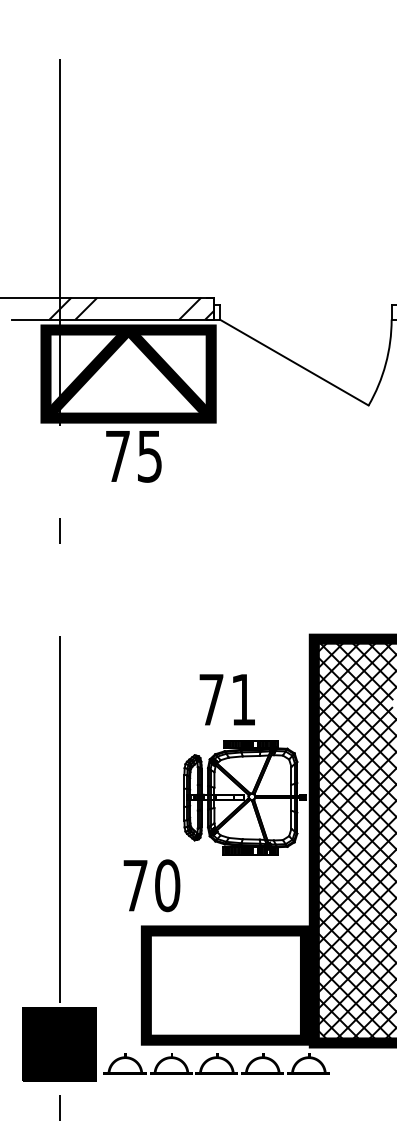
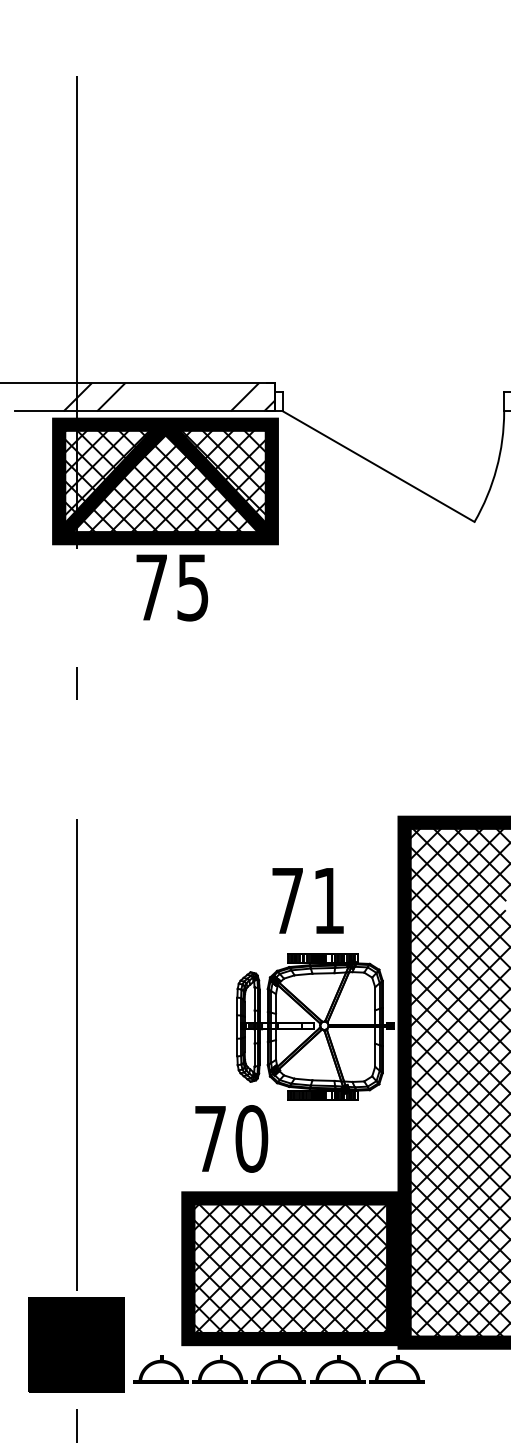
hatch: (128, 374) -> (165, 482), added
text: (226, 699) -> (306, 900), moved
text: (151, 885) -> (231, 1138), moved
hatch: (225, 985) -> (290, 1268), added

